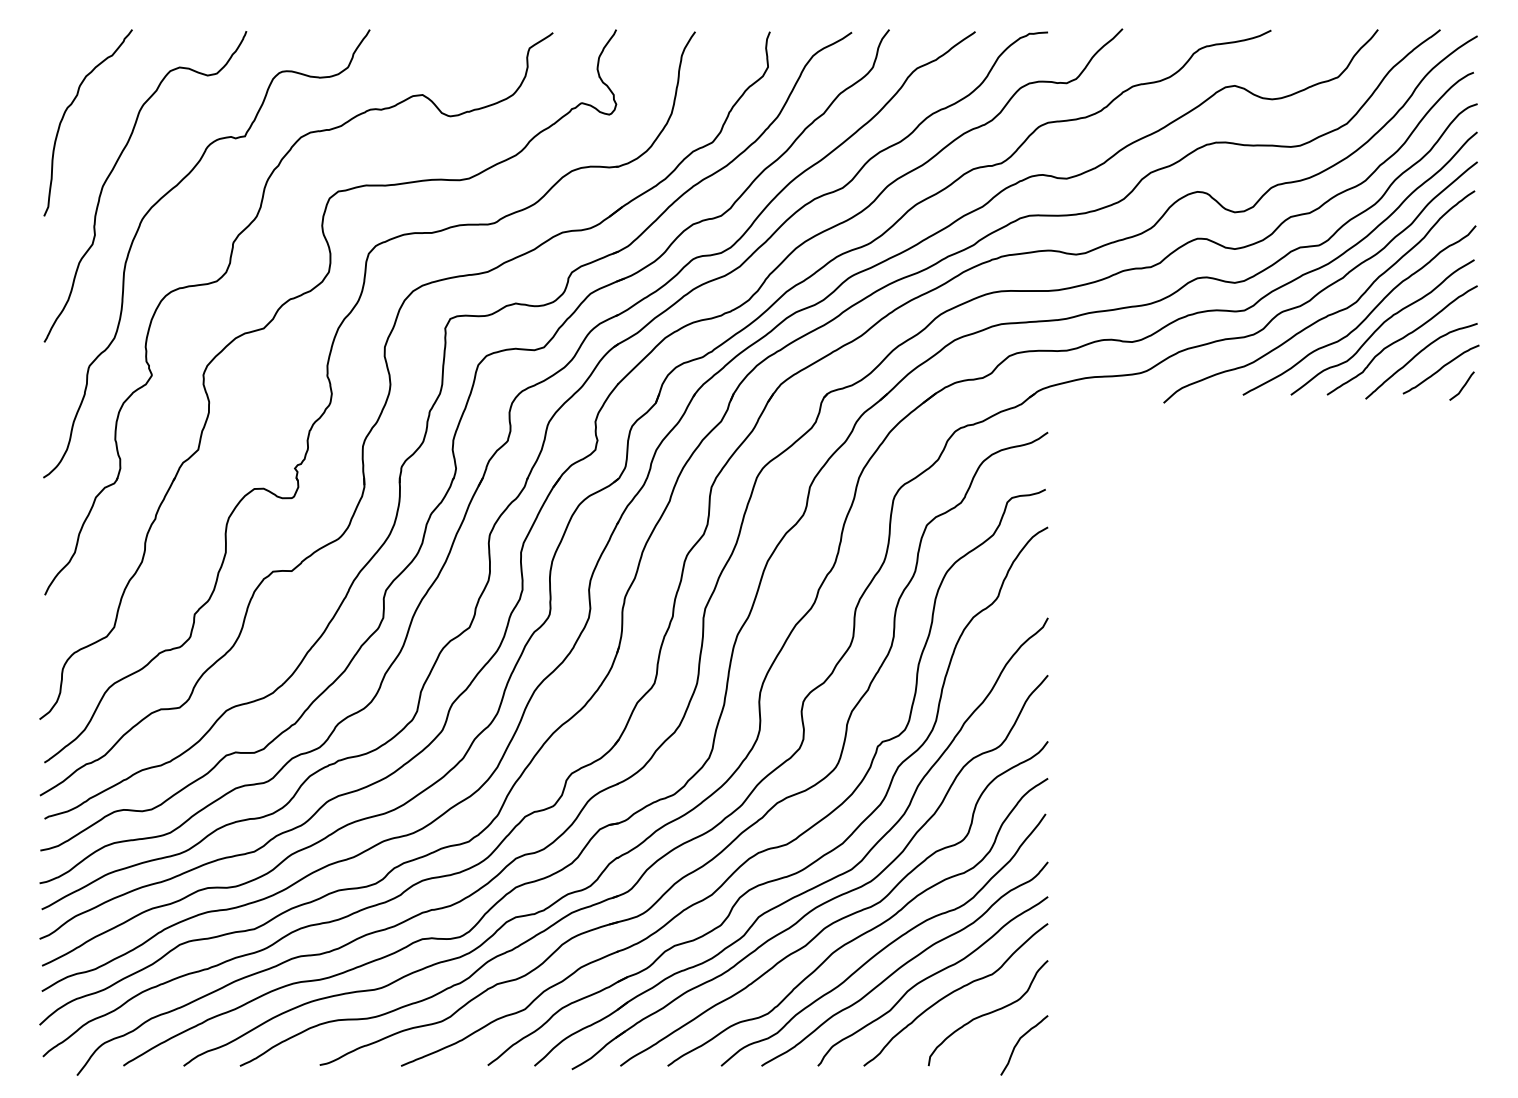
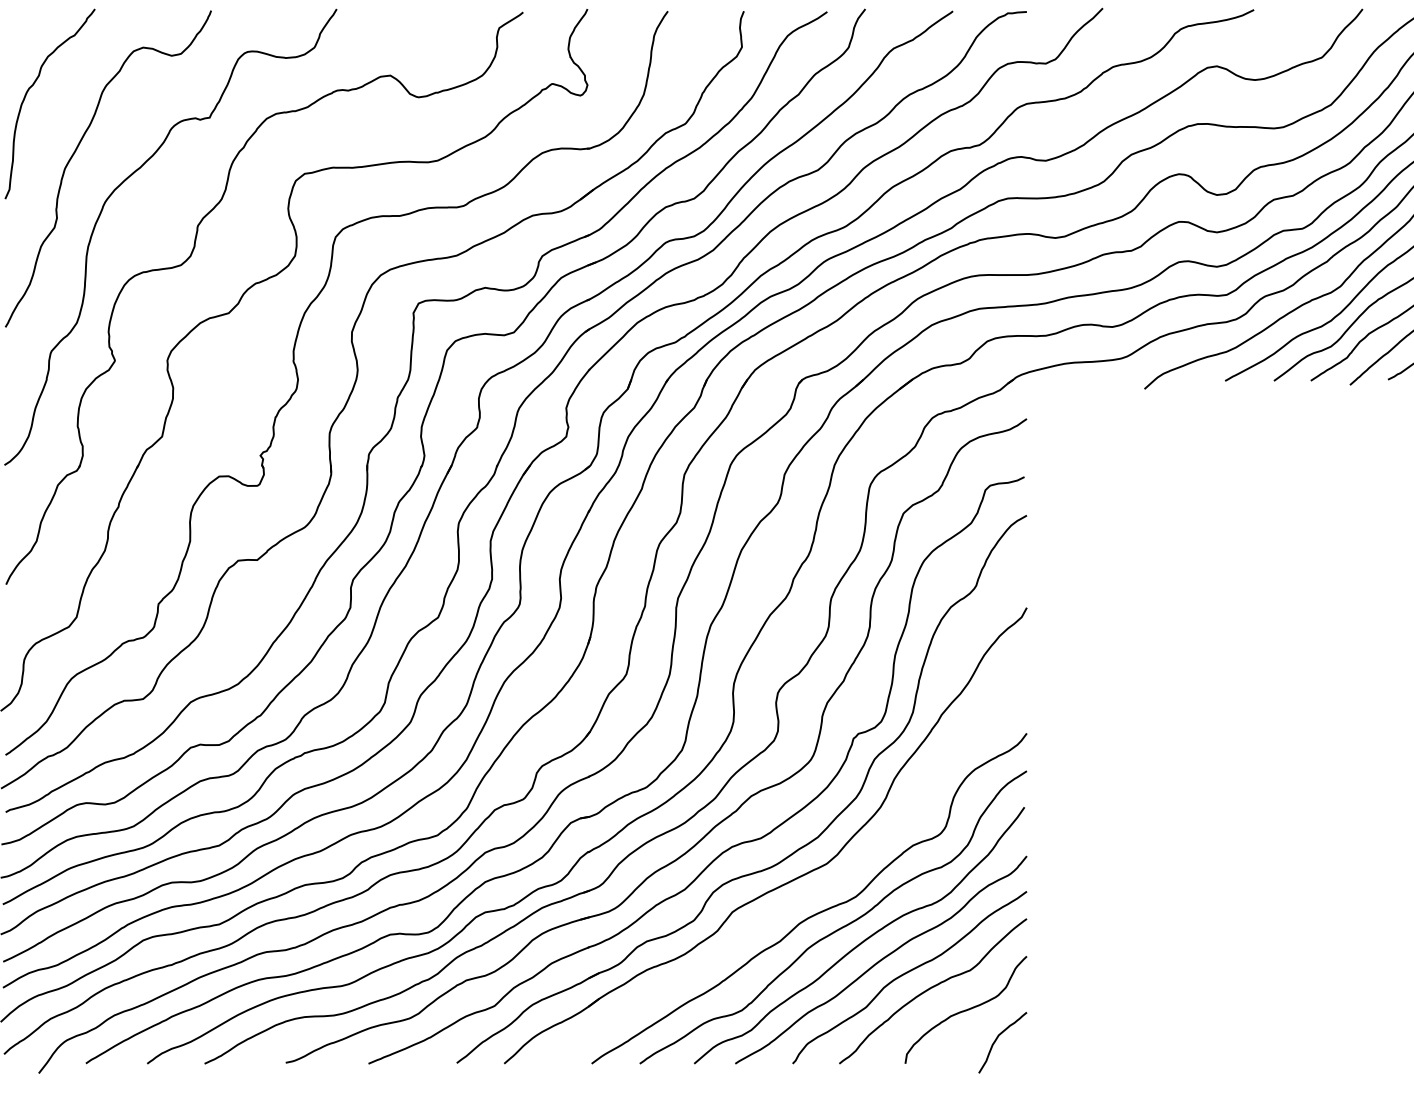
part: (823, 902) -> (798, 897), removed

